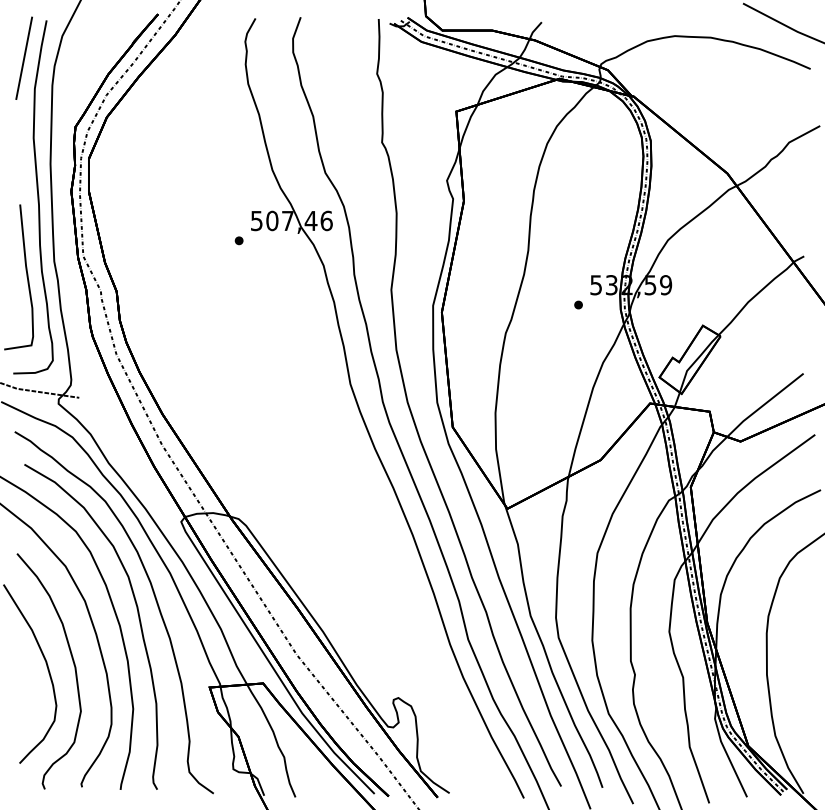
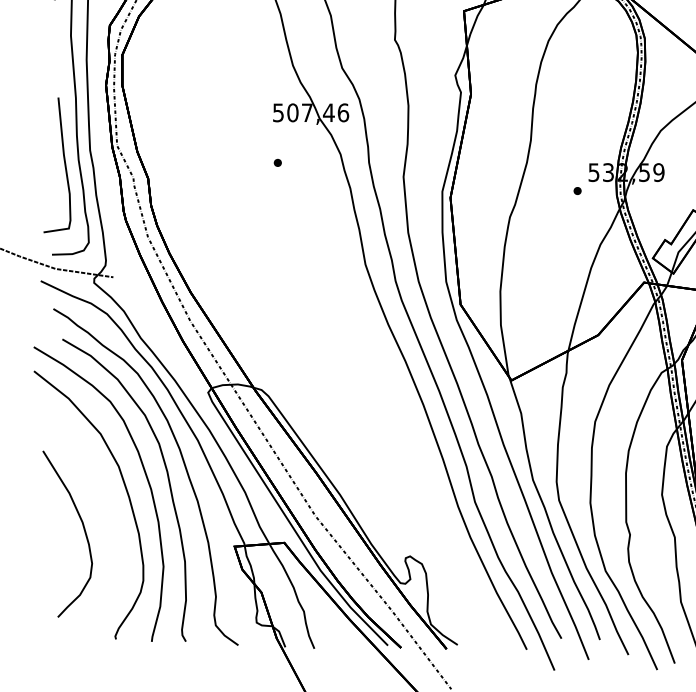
part: (238, 240) -> (277, 162), moved
curve: (73, 665) -> (108, 526), removed

